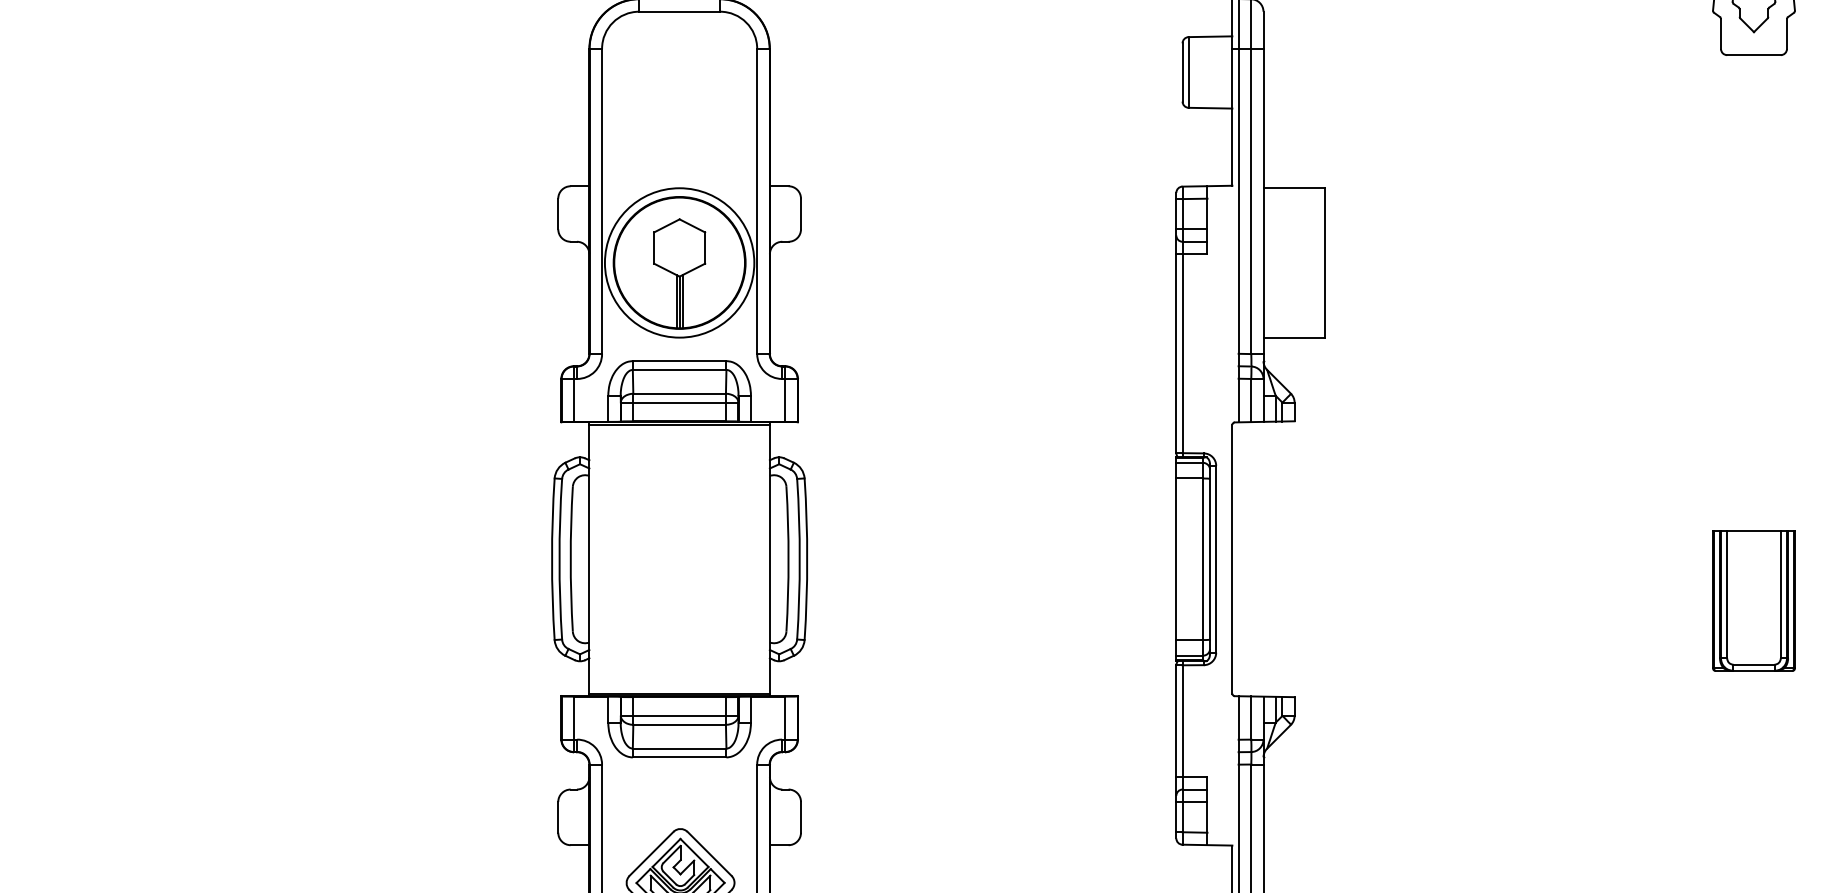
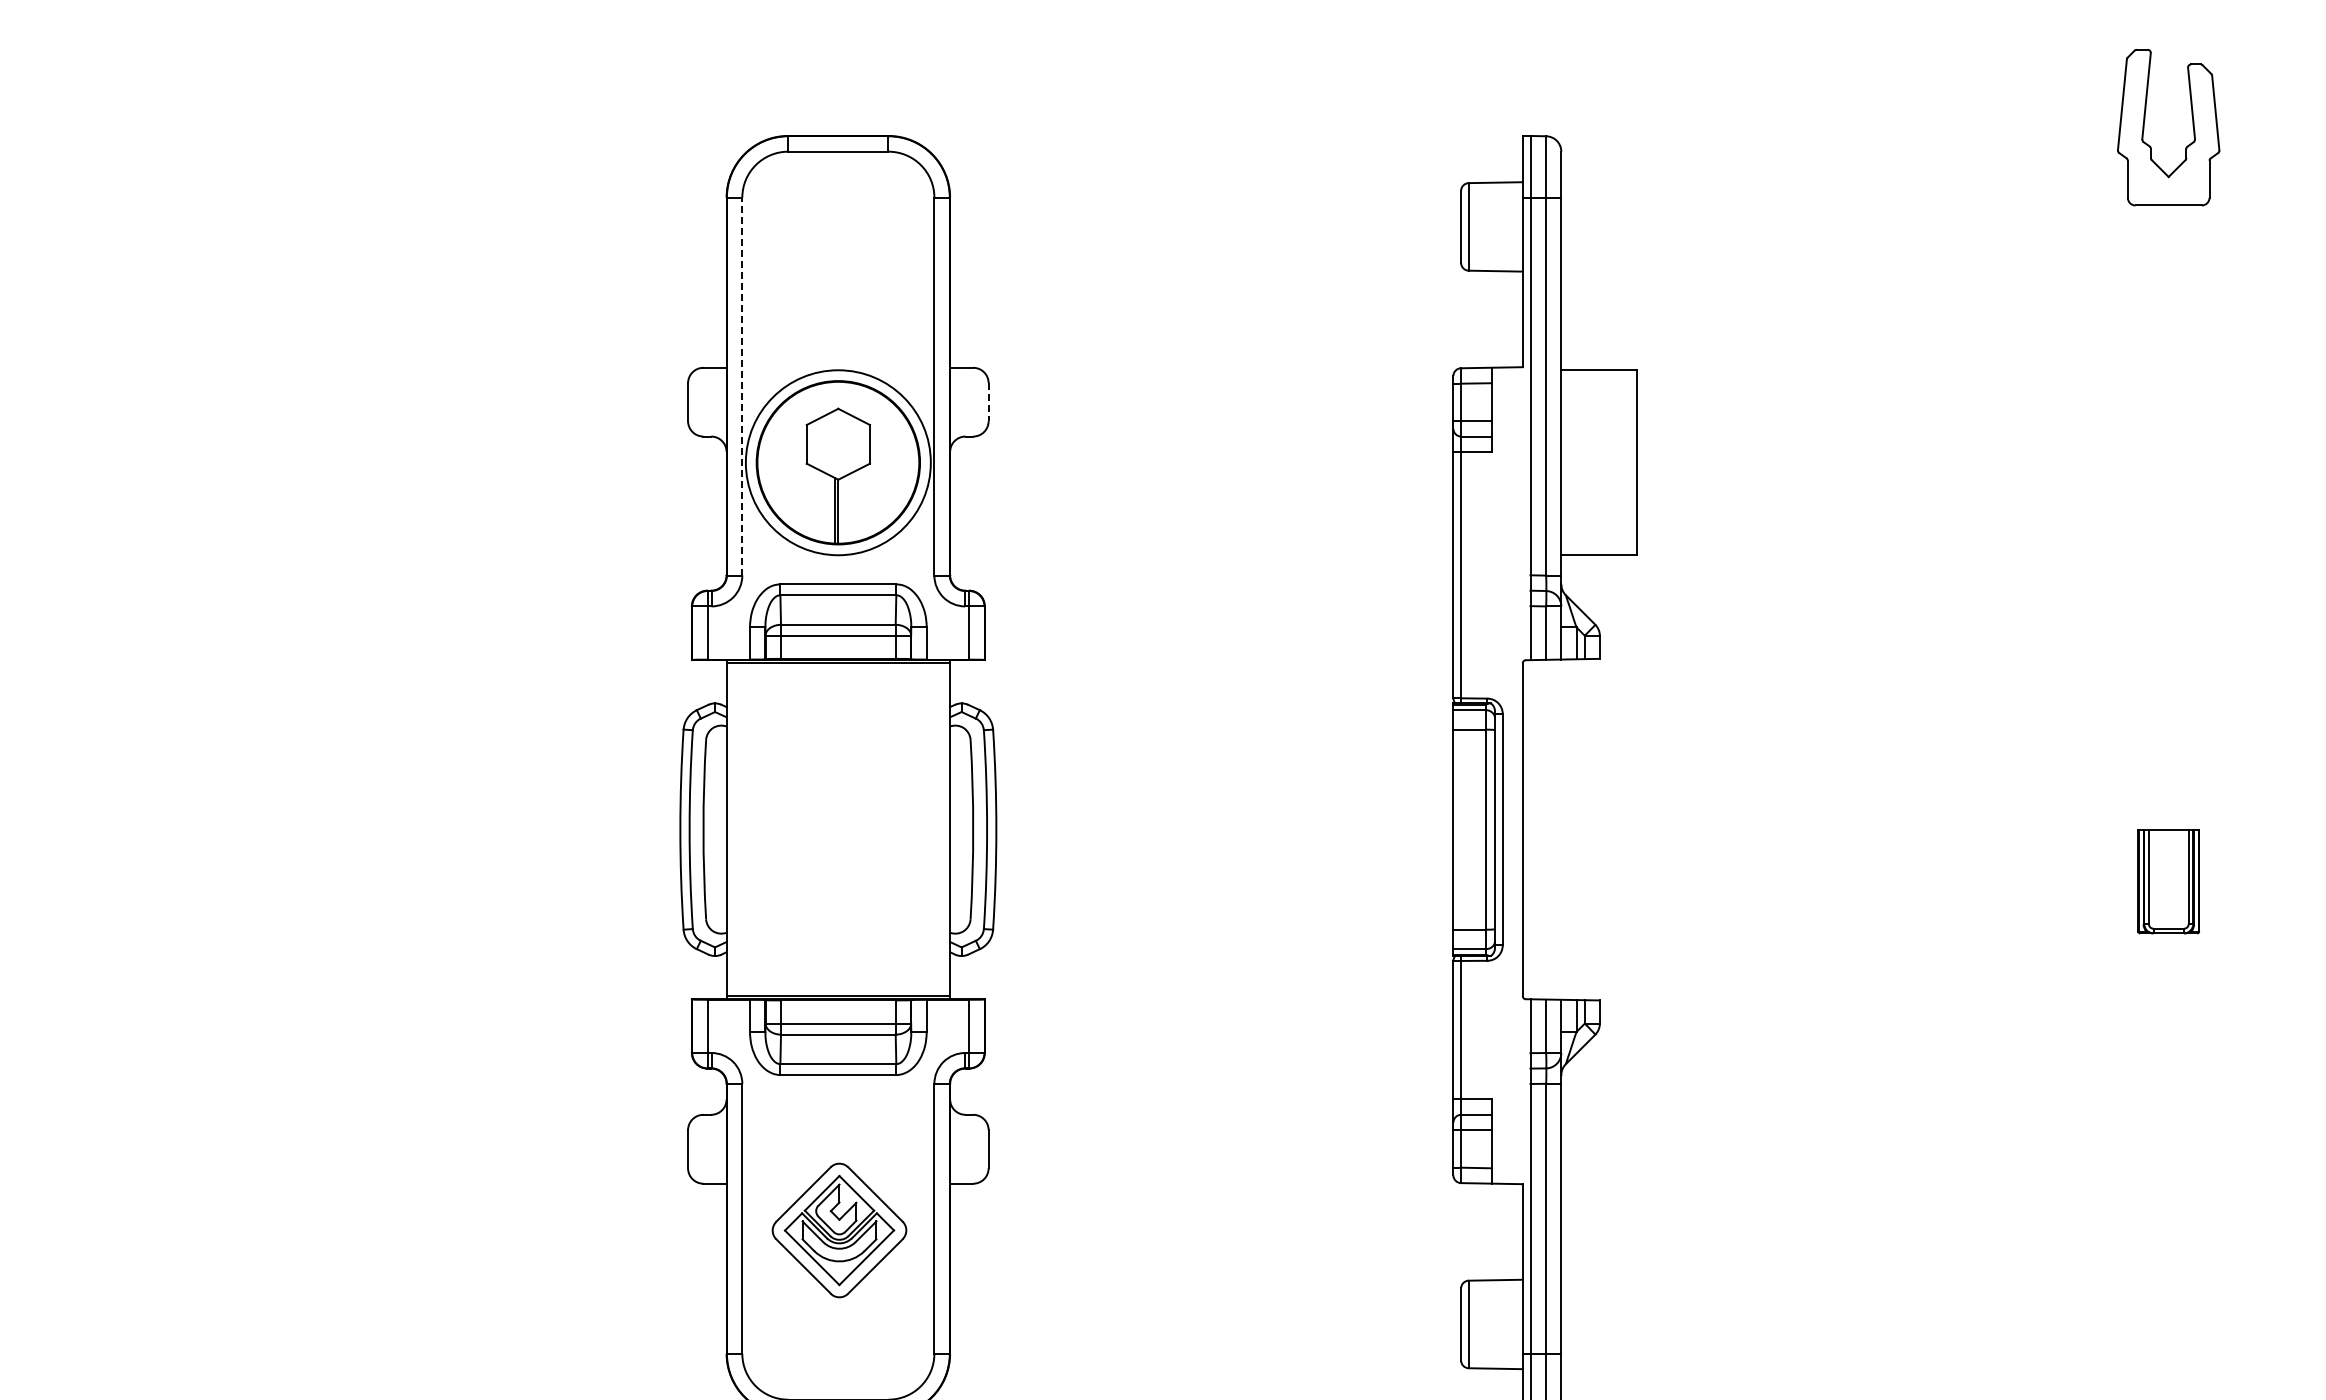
line: (602, 201) -> (742, 386), solid -> dashed
line: (800, 214) -> (988, 402), solid -> dashed
line: (682, 301) -> (842, 510), removed
part: (1753, 601) -> (2168, 881), size x0.6

